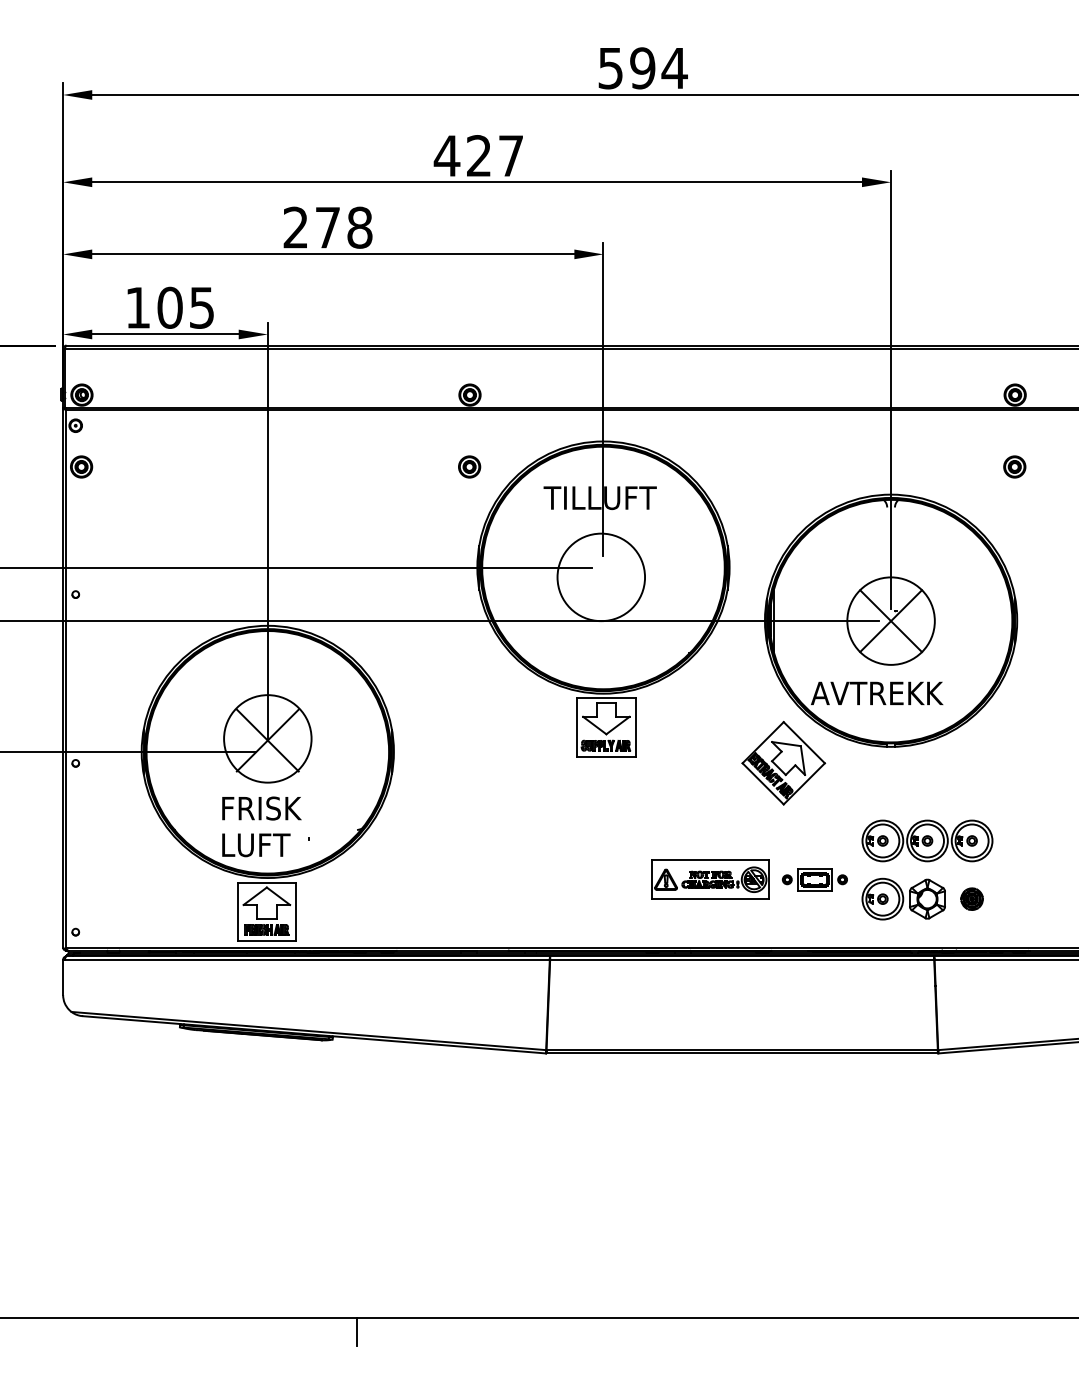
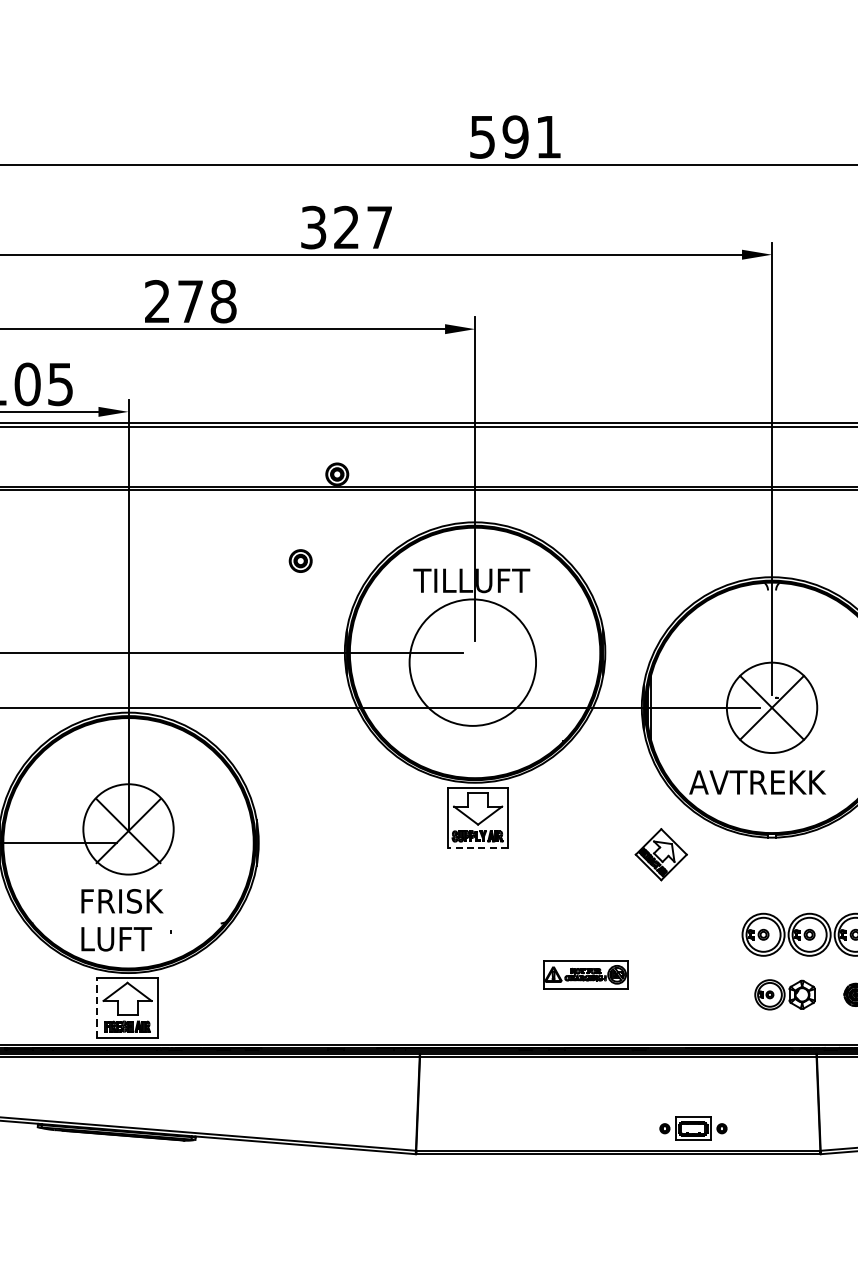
text: (674, 68) -> (548, 137), 594 -> 591
text: (446, 156) -> (313, 228), 427 -> 327
part: (469, 466) -> (300, 560), moved
circle: (601, 577) -> (473, 662), size x1.4
line: (605, 756) -> (477, 847), solid -> dashed
part: (783, 763) -> (660, 854), size x0.6
part: (710, 879) -> (585, 974), size x0.7
part: (814, 879) -> (692, 1128), moved
part: (903, 898) -> (784, 994), size x0.7
line: (237, 911) -> (97, 1007), solid -> dashed

